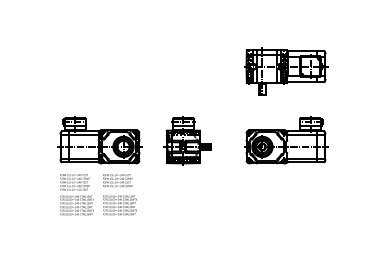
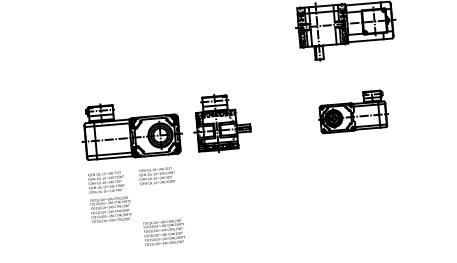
part: (187, 140) -> (221, 122), moved
part: (286, 140) -> (353, 111), size x0.7
text: (119, 205) -> (163, 232), moved

